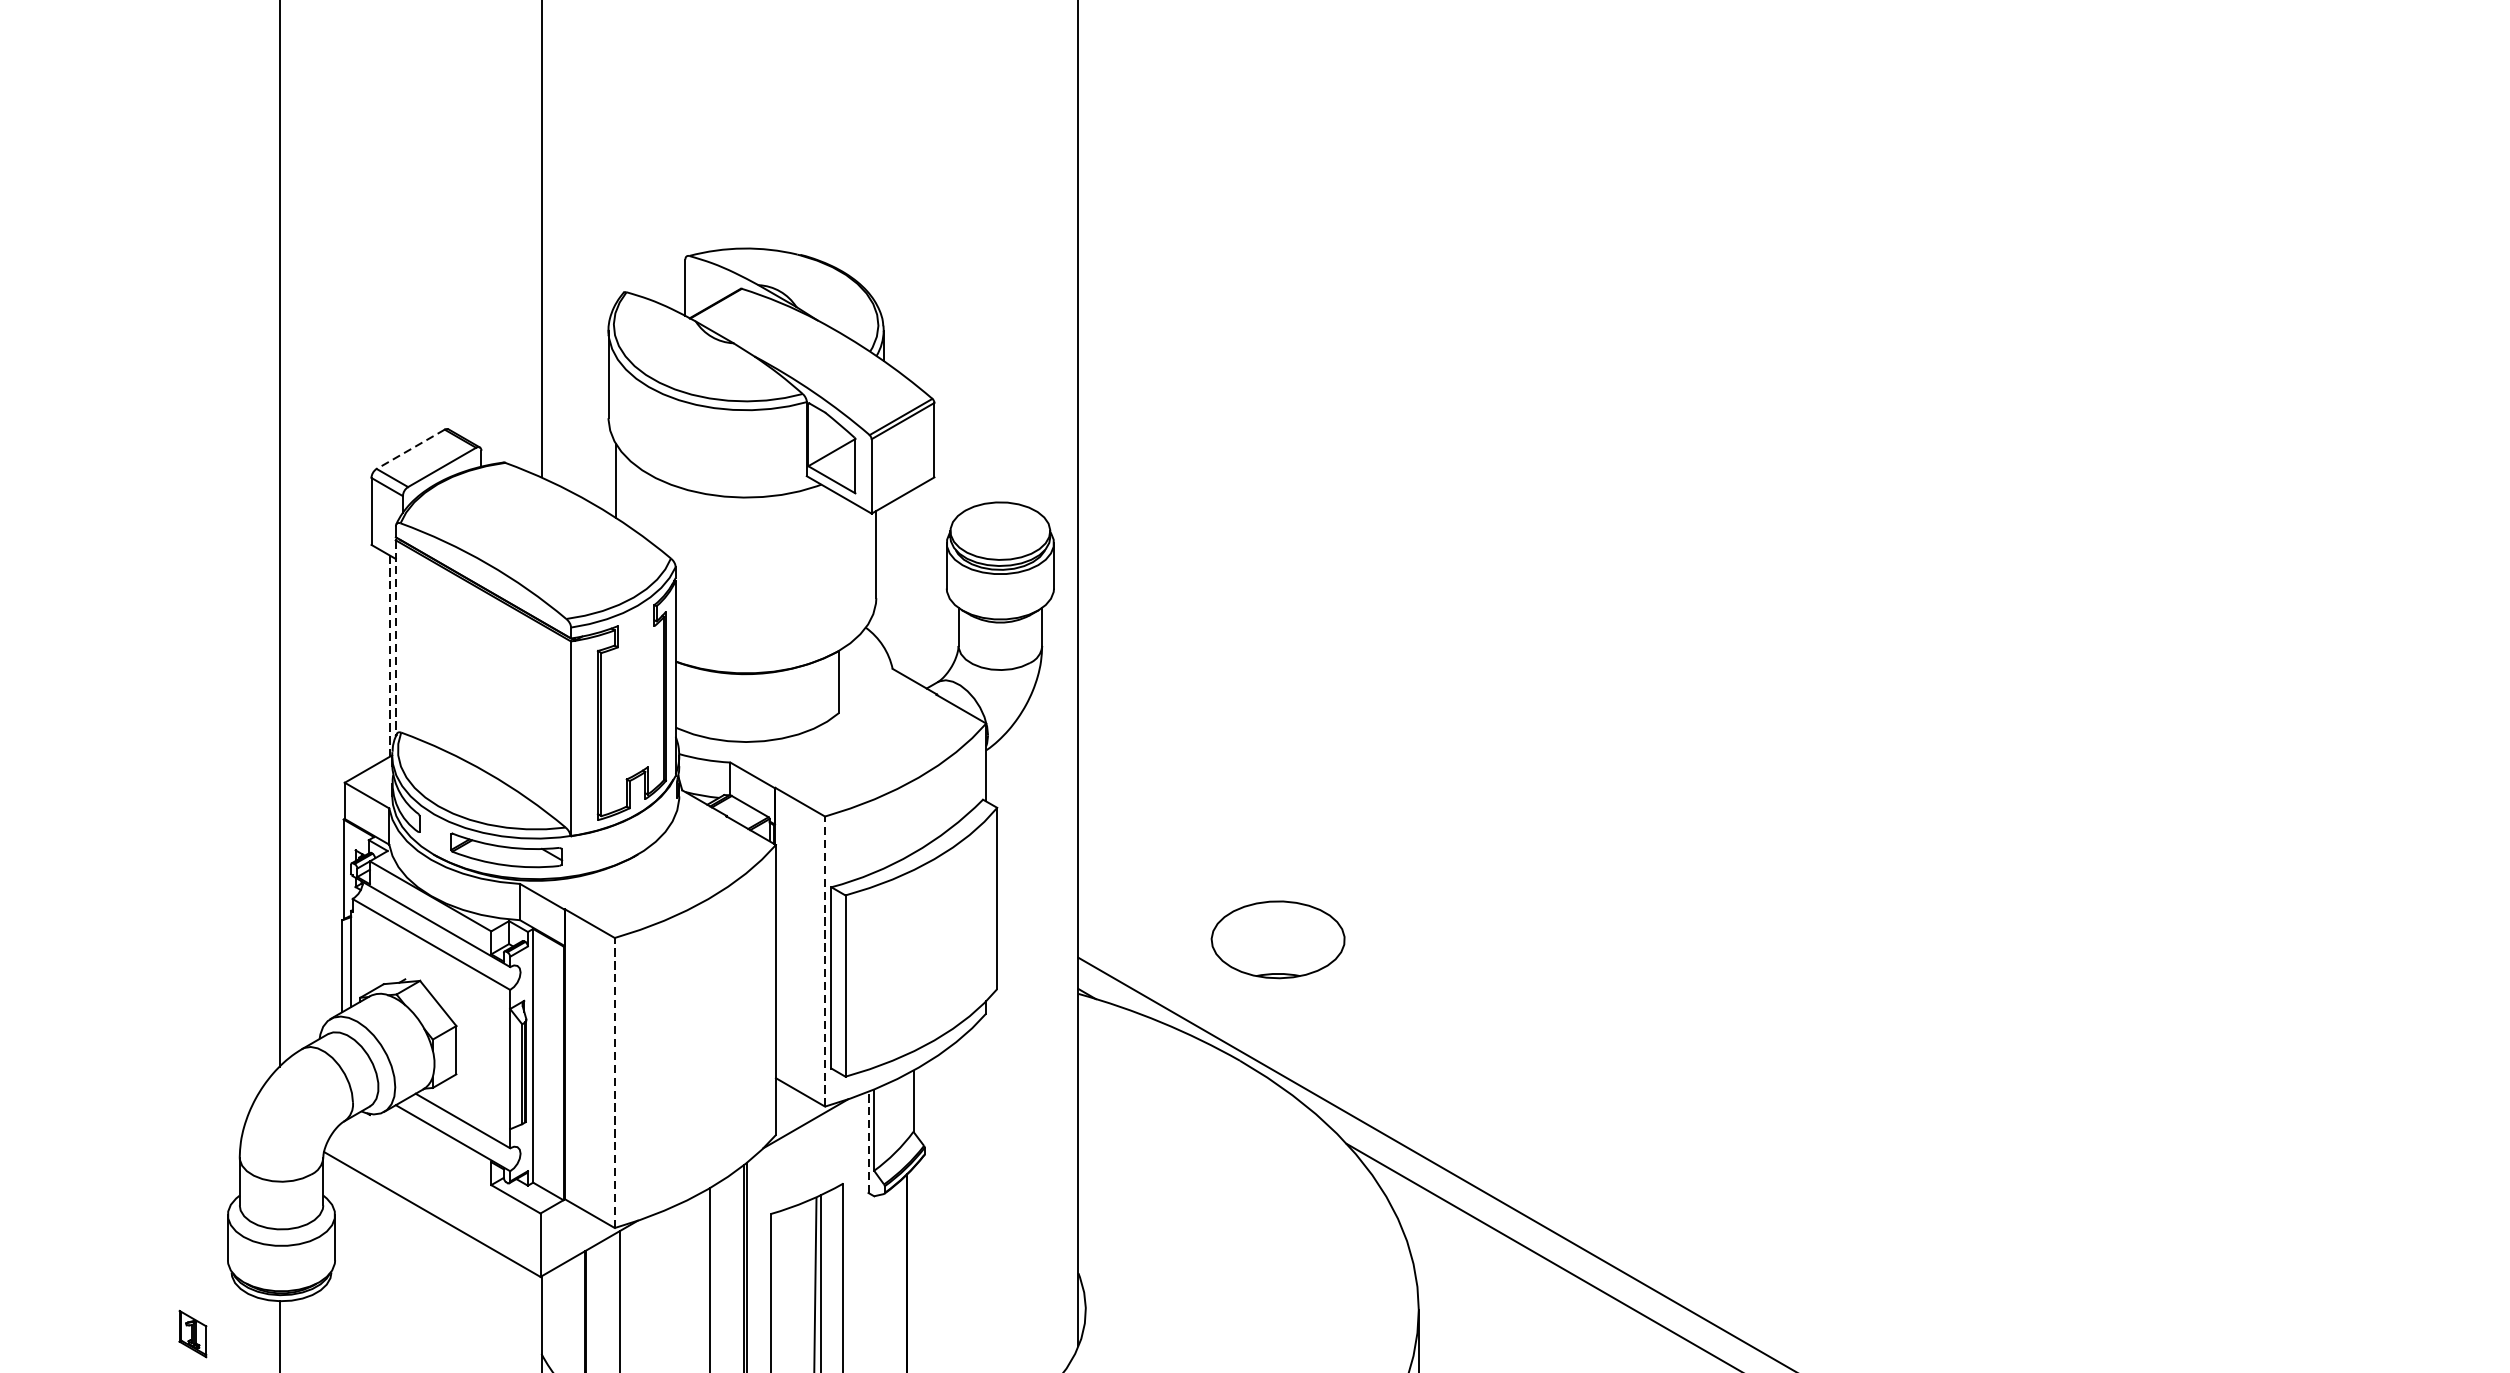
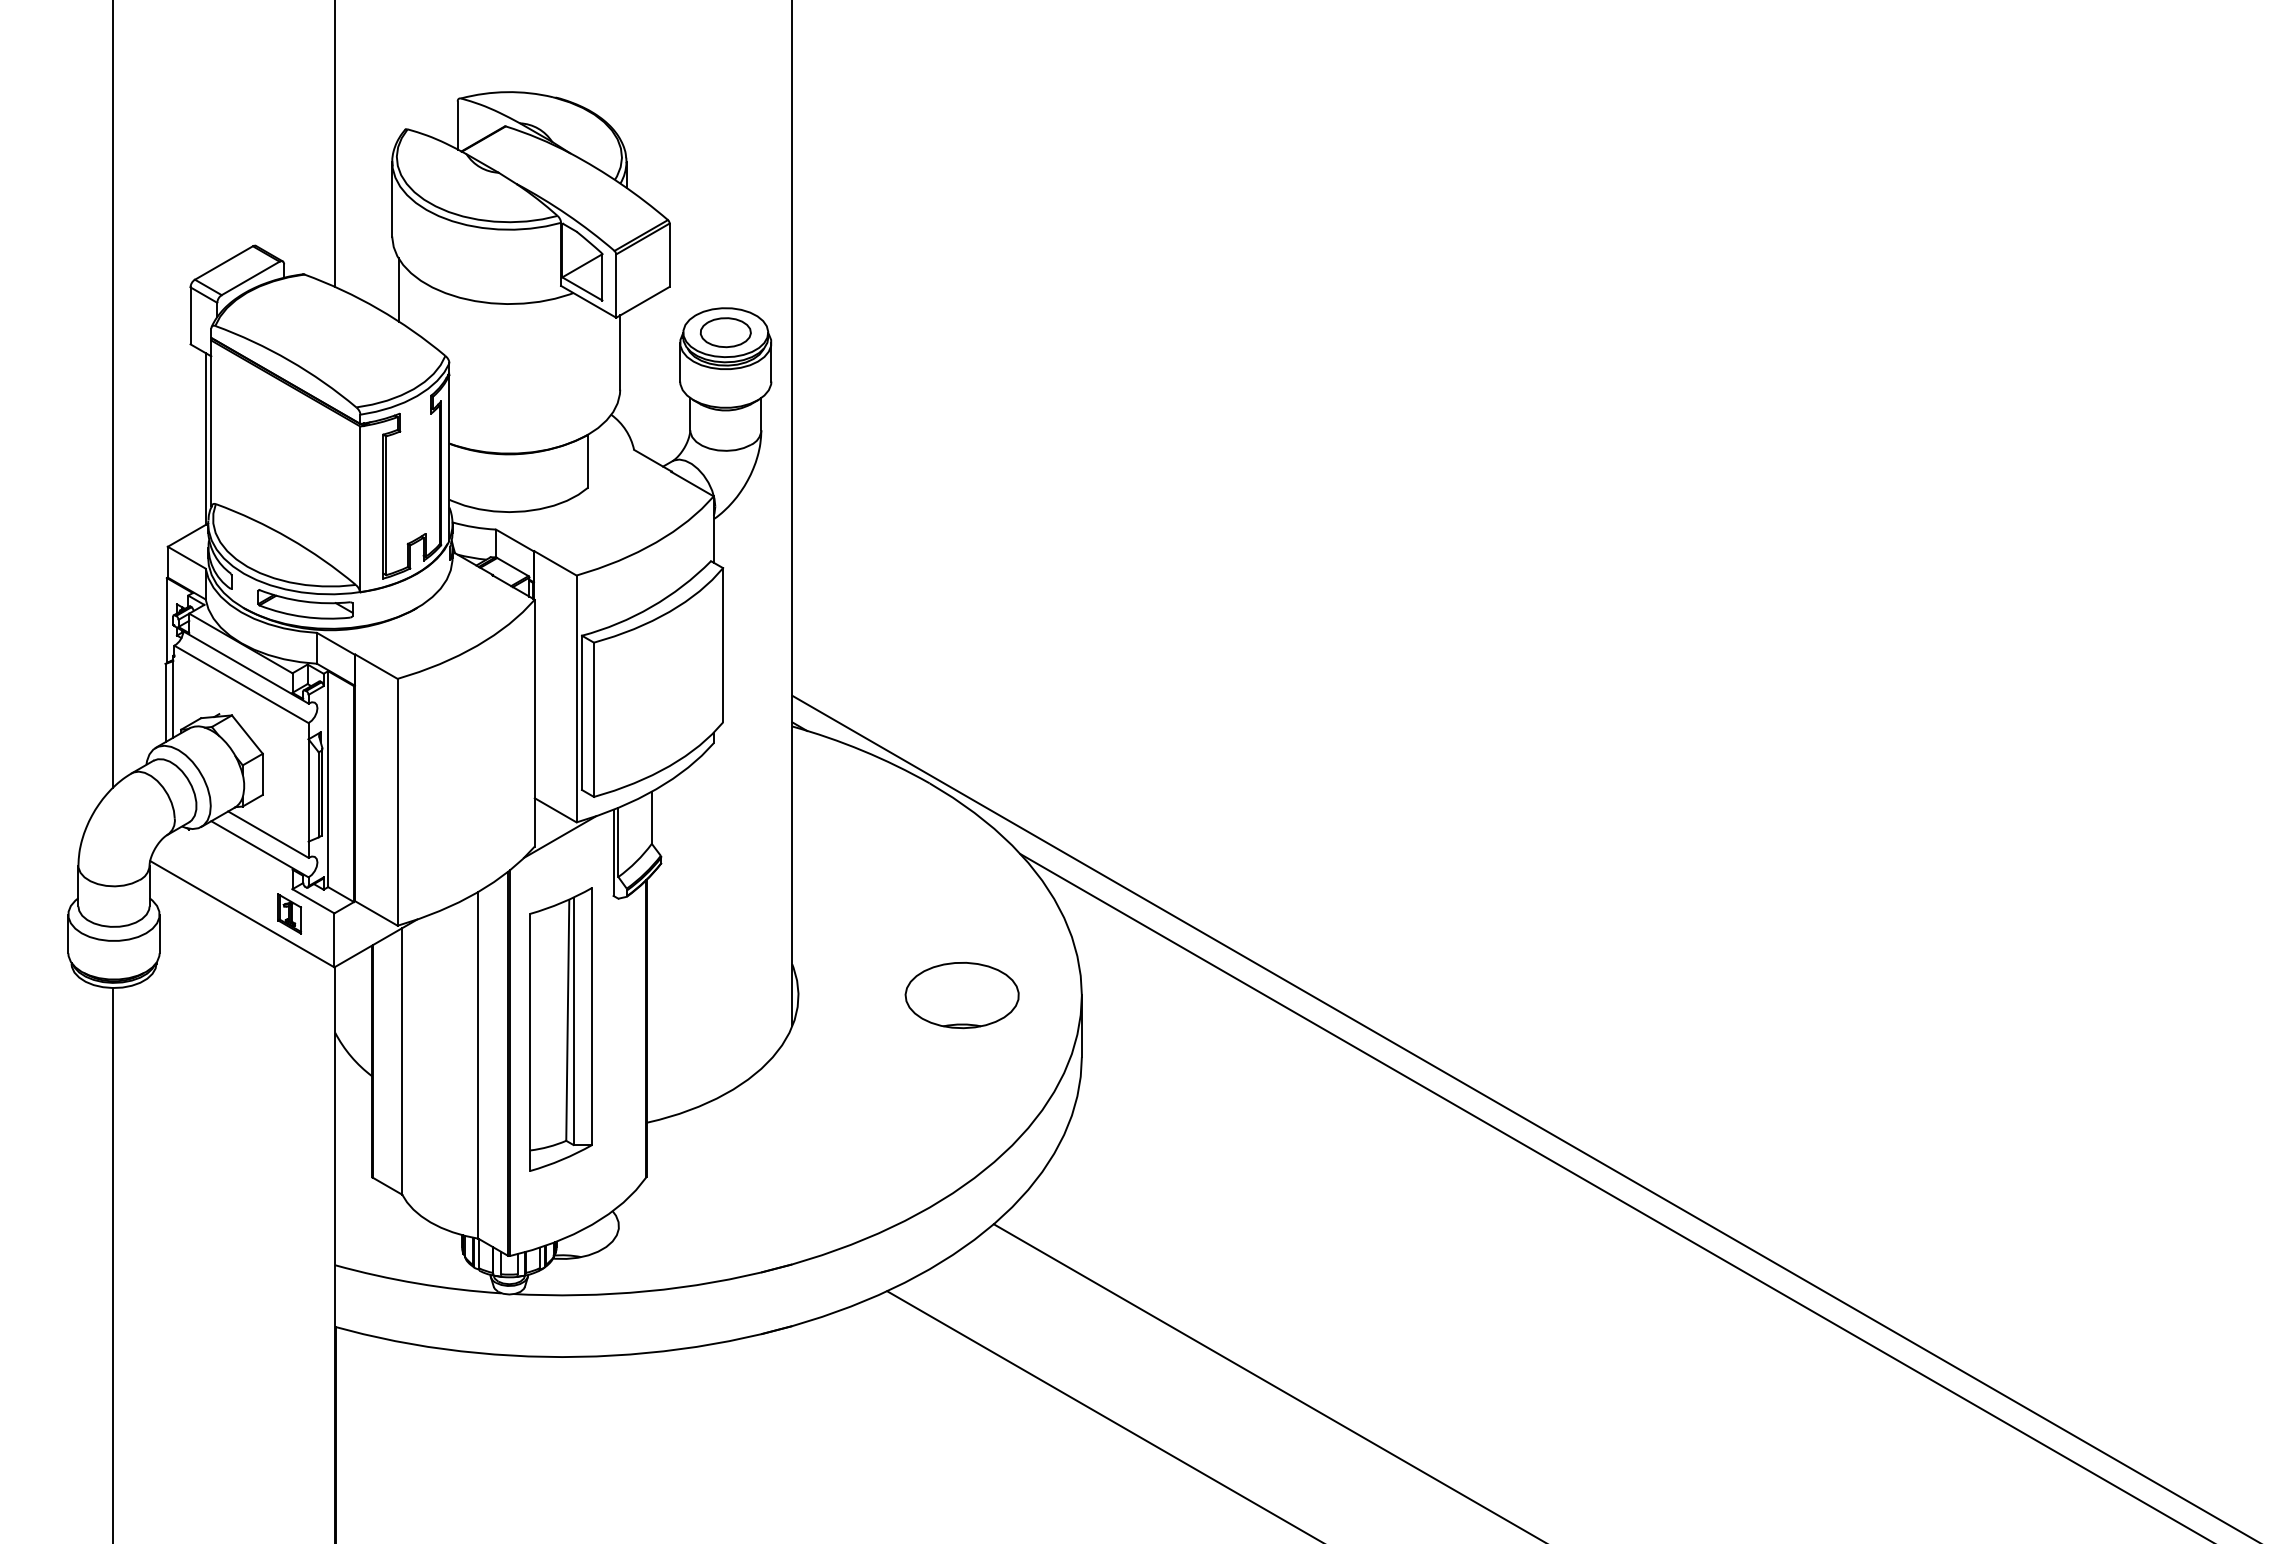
line: (410, 449) -> (223, 263), dashed -> solid
part: (1000, 530) -> (725, 332), added
line: (396, 637) -> (211, 423), dashed -> solid
line: (389, 656) -> (205, 439), dashed -> solid
part: (1277, 939) -> (961, 995), moved
line: (824, 961) -> (576, 698), dashed -> solid
line: (614, 1082) -> (397, 801), dashed -> solid
line: (868, 1141) -> (613, 852), dashed -> solid
part: (192, 1333) -> (289, 913), moved

